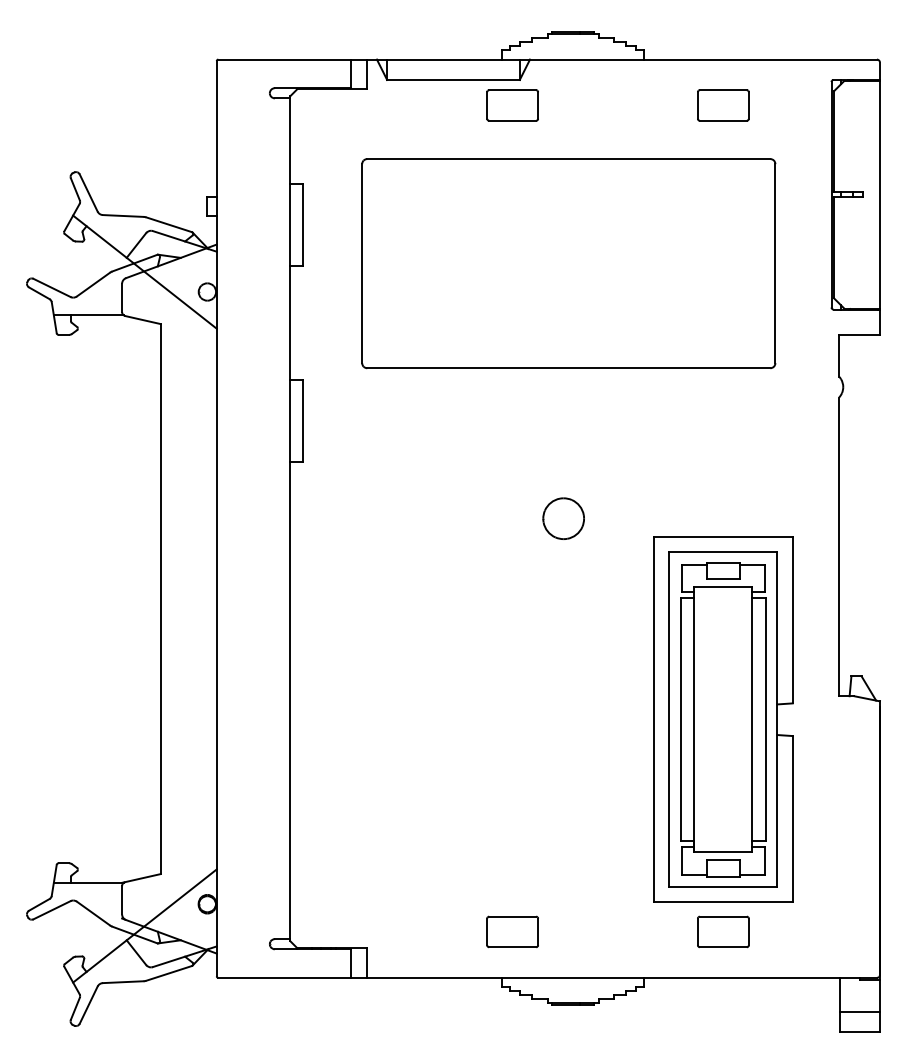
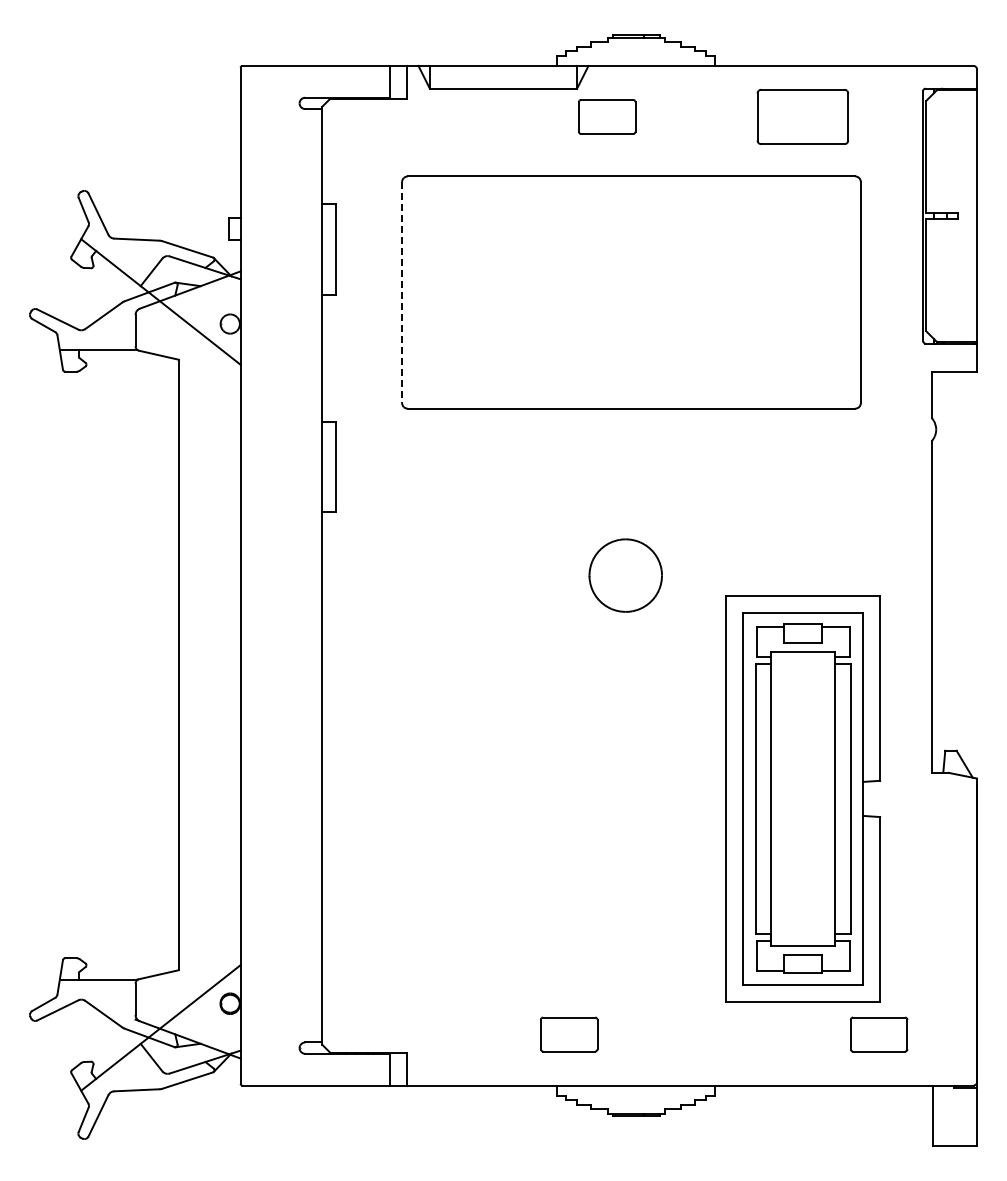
part: (512, 105) -> (607, 116), moved
part: (723, 105) -> (803, 116), size x1.6
line: (362, 264) -> (402, 293), solid -> dashed
part: (563, 518) -> (625, 575), size x1.6
part: (723, 931) -> (879, 1034), moved
line: (859, 1011) -> (954, 1122), removed

